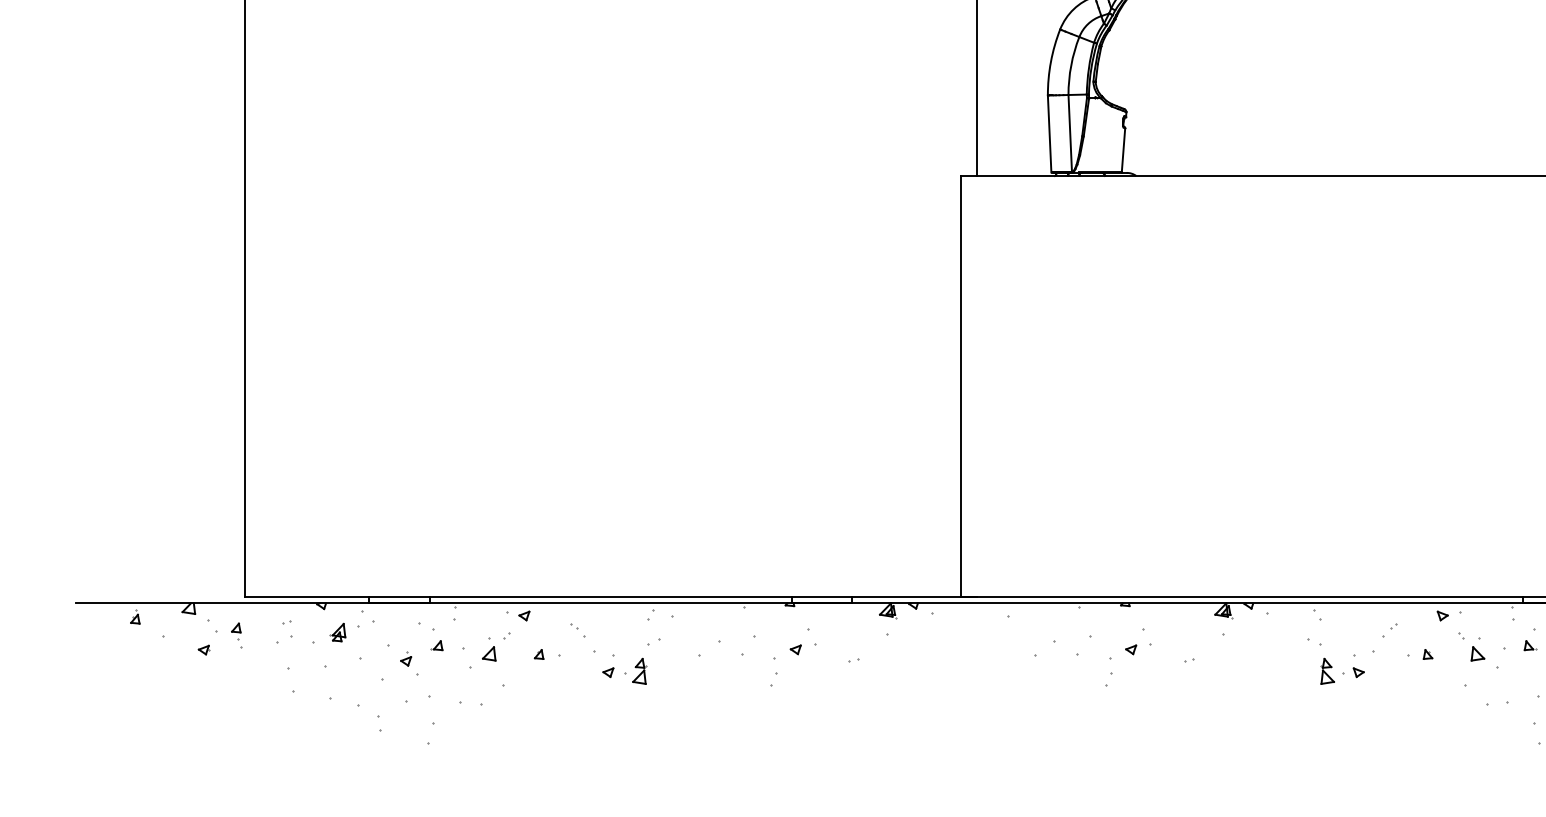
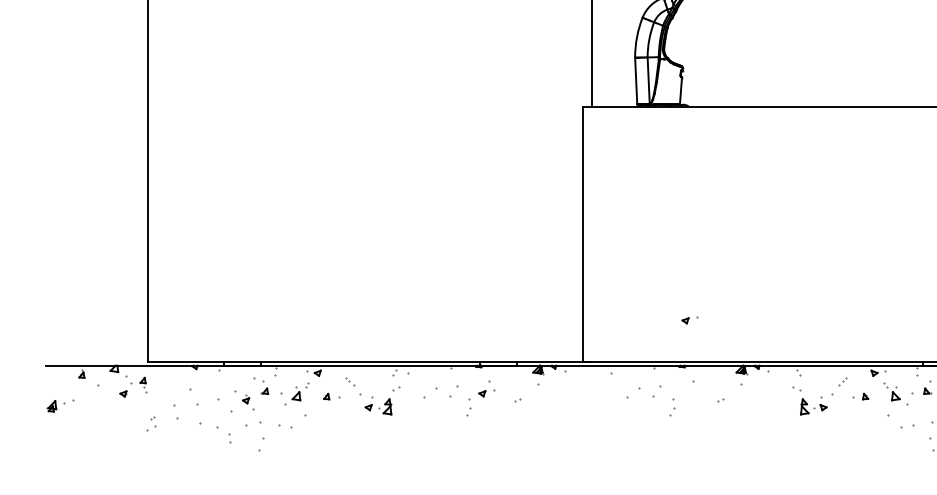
part: (284, 631) -> (151, 423), moved
part: (352, 631) -> (60, 405), moved
part: (1137, 649) -> (689, 320), moved

